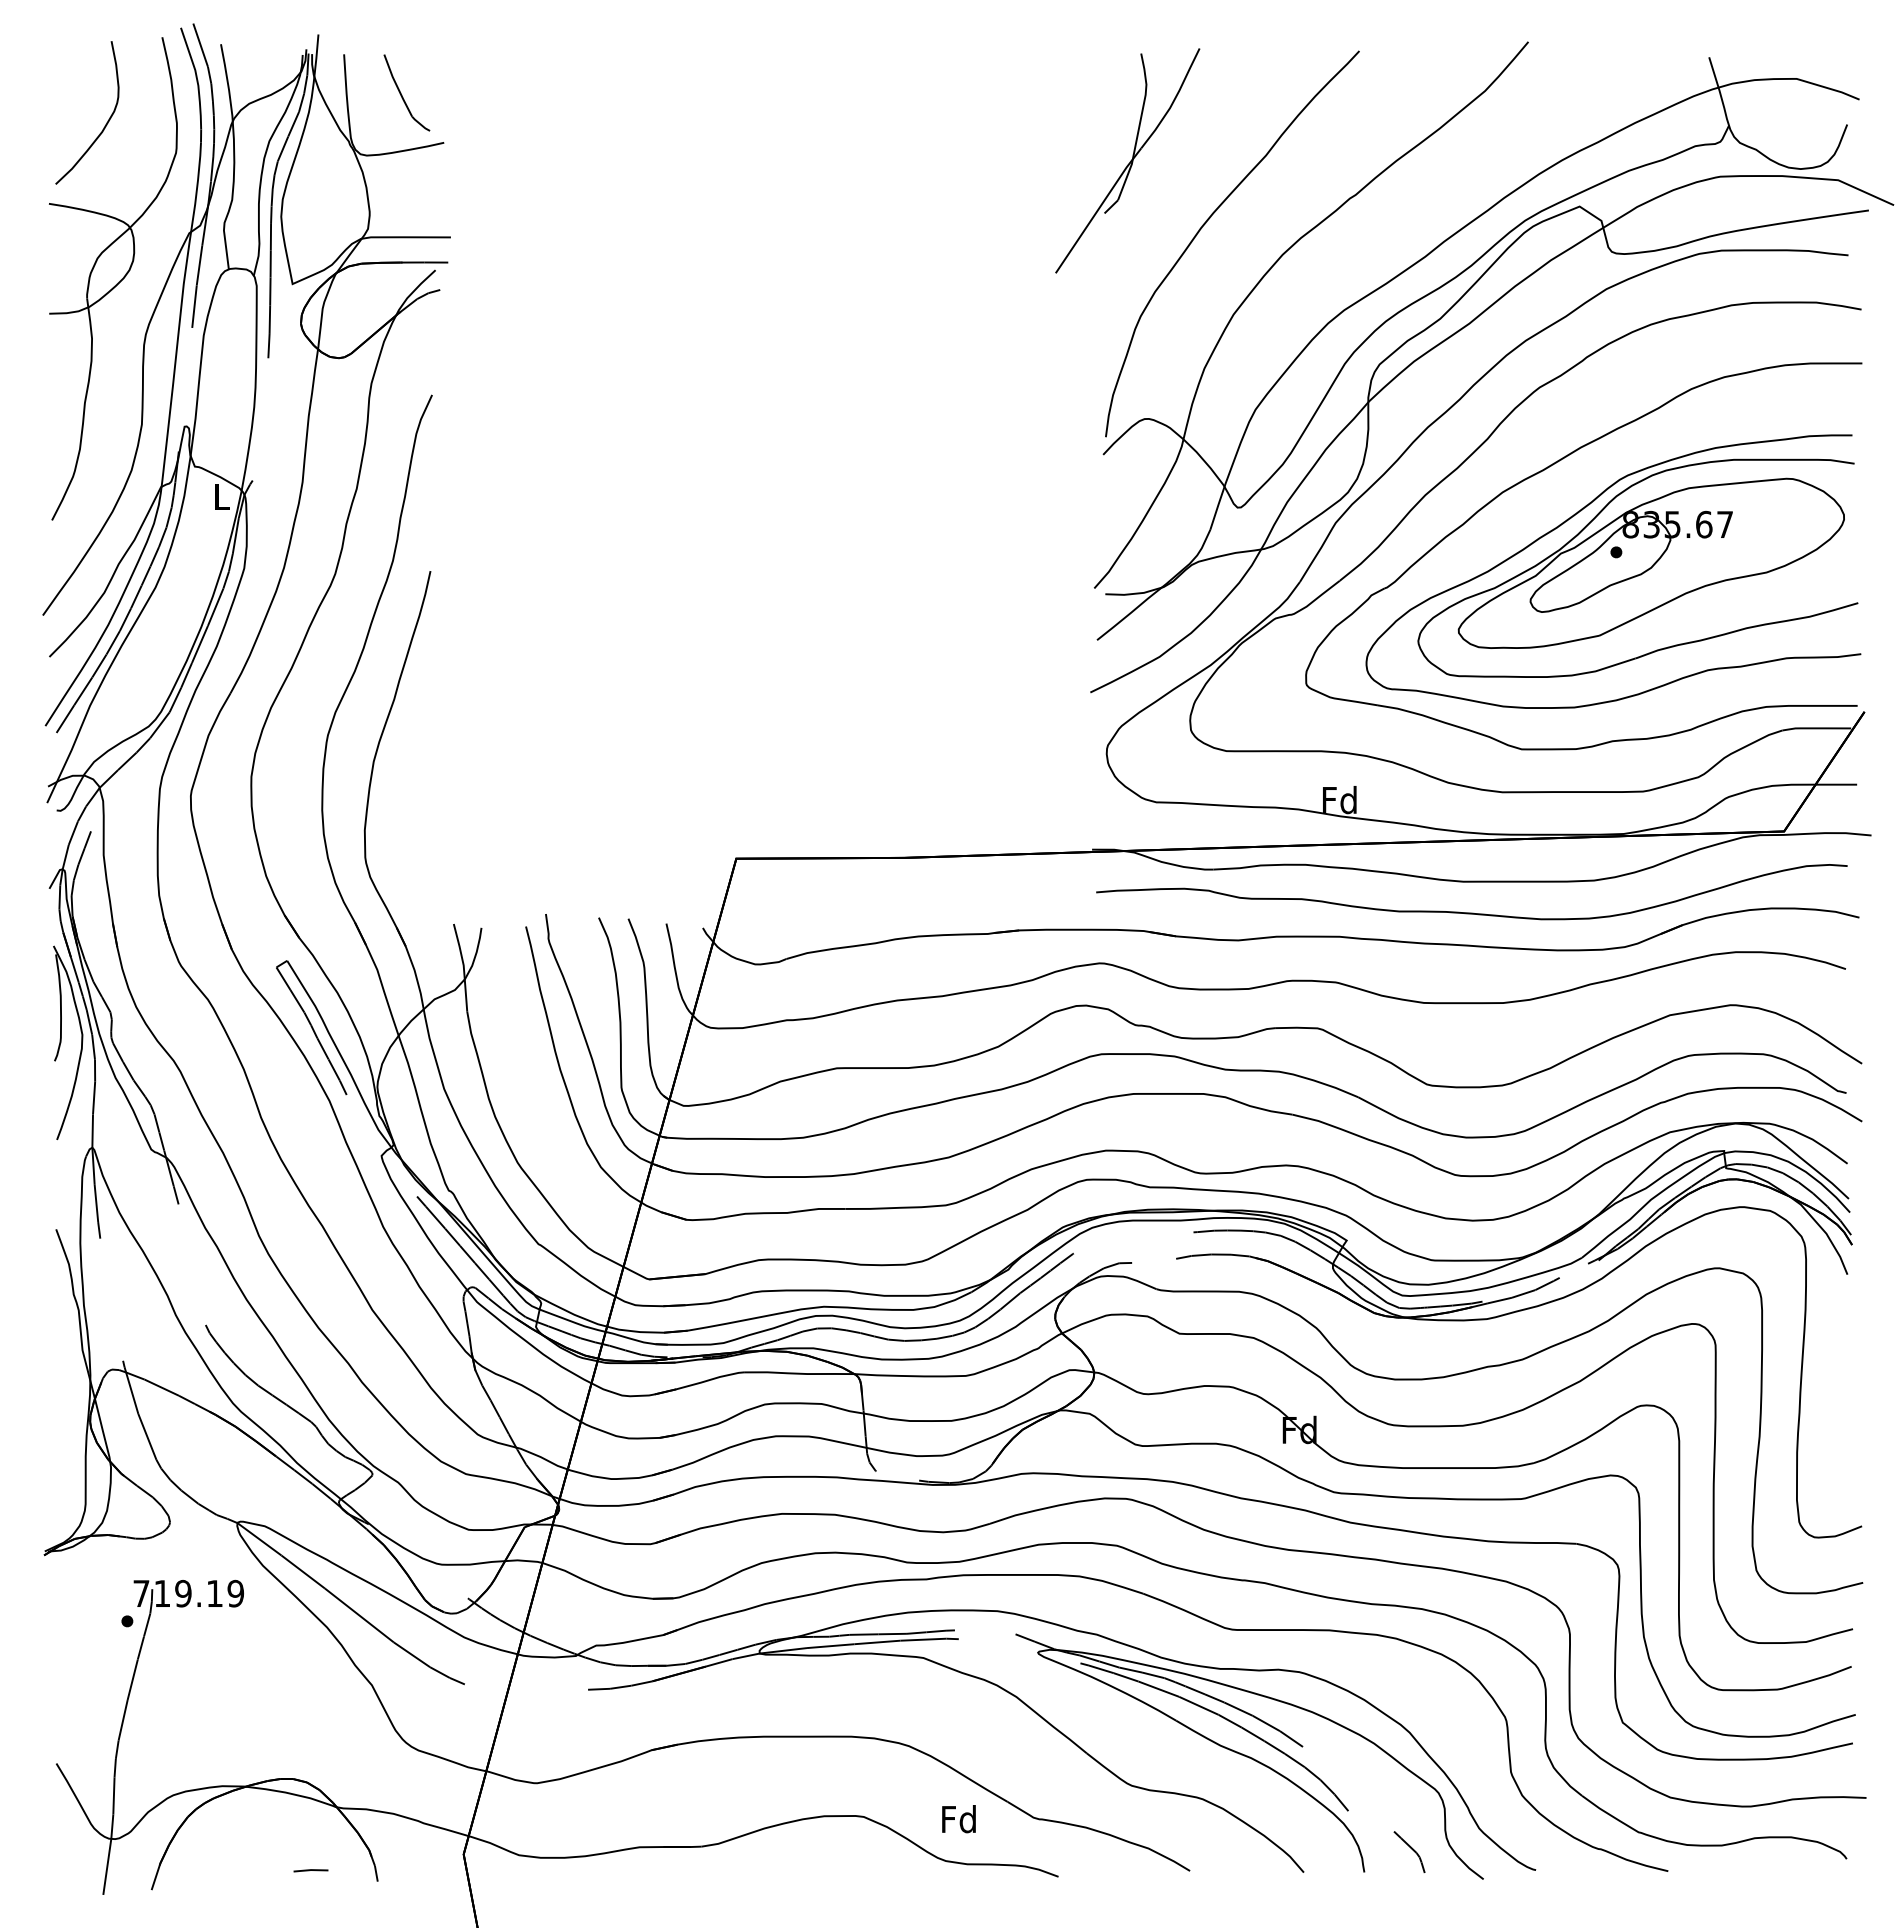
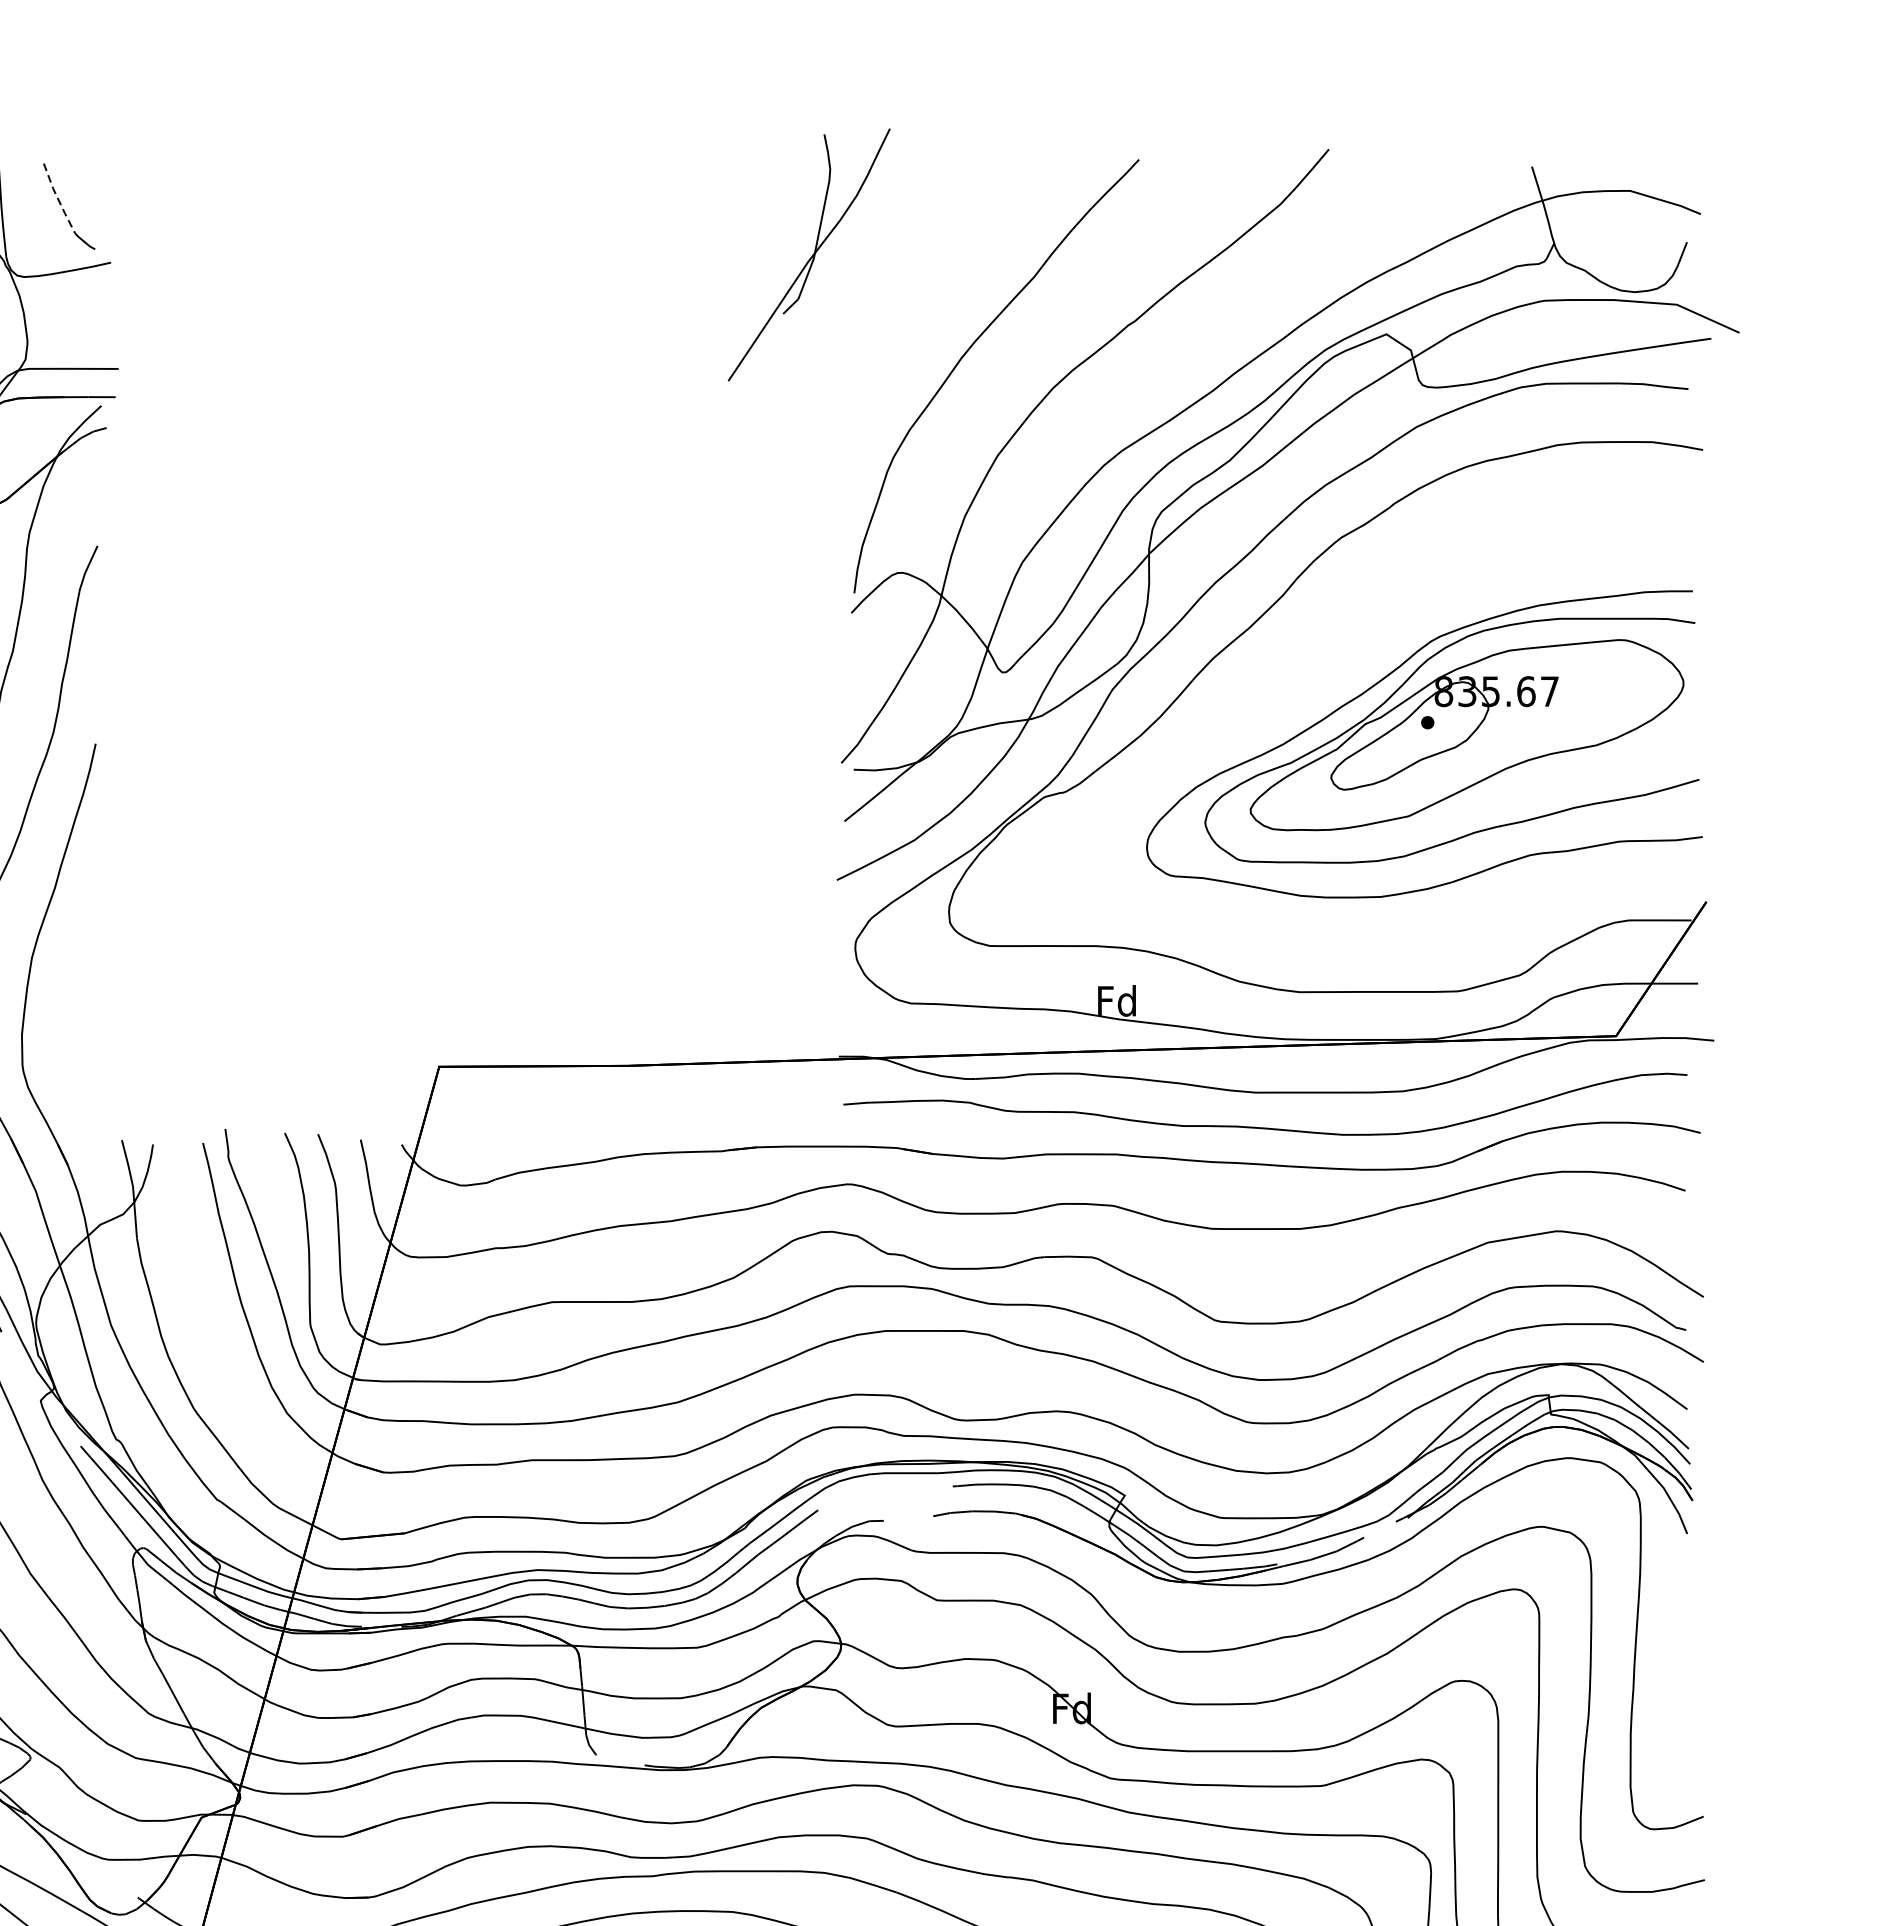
line: (397, 86) -> (58, 199), solid -> dashed
part: (1127, 160) -> (808, 254), moved
part: (1541, 472) -> (1343, 633), removed

